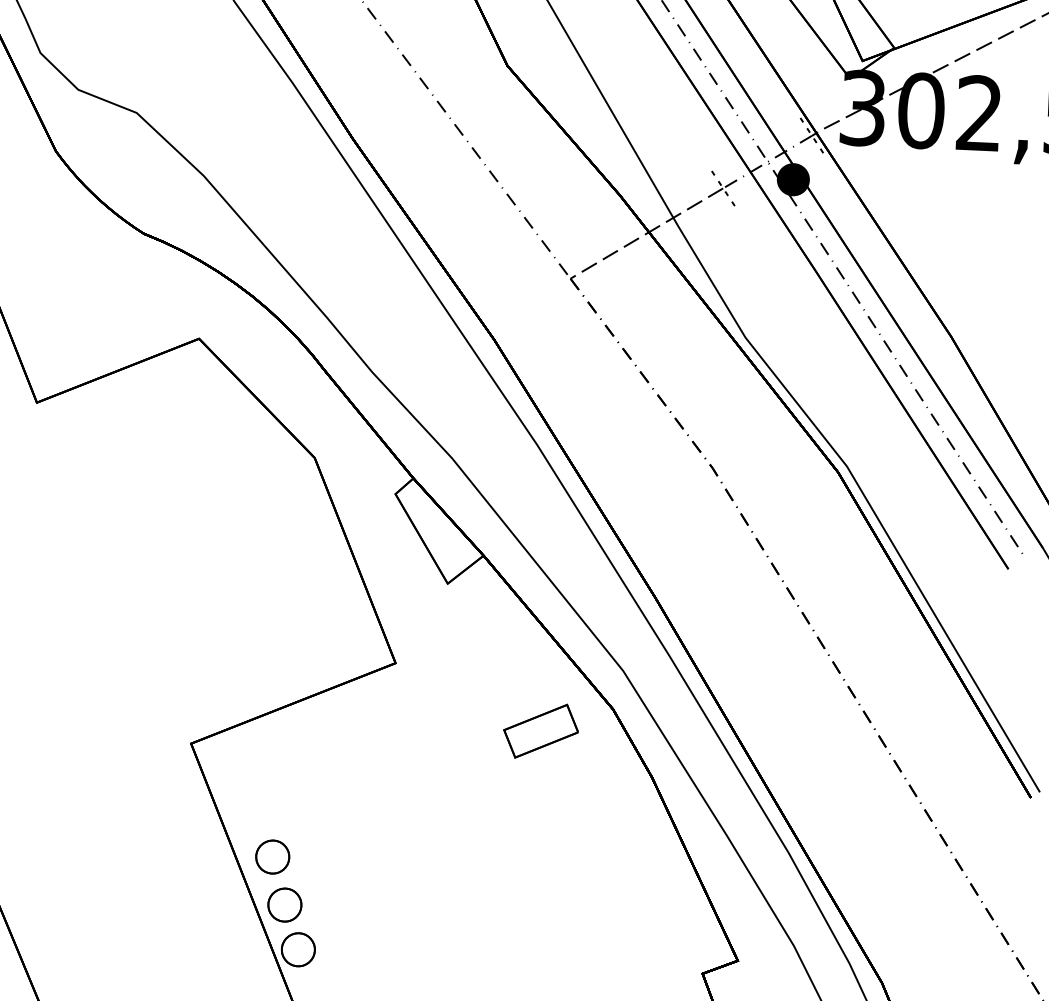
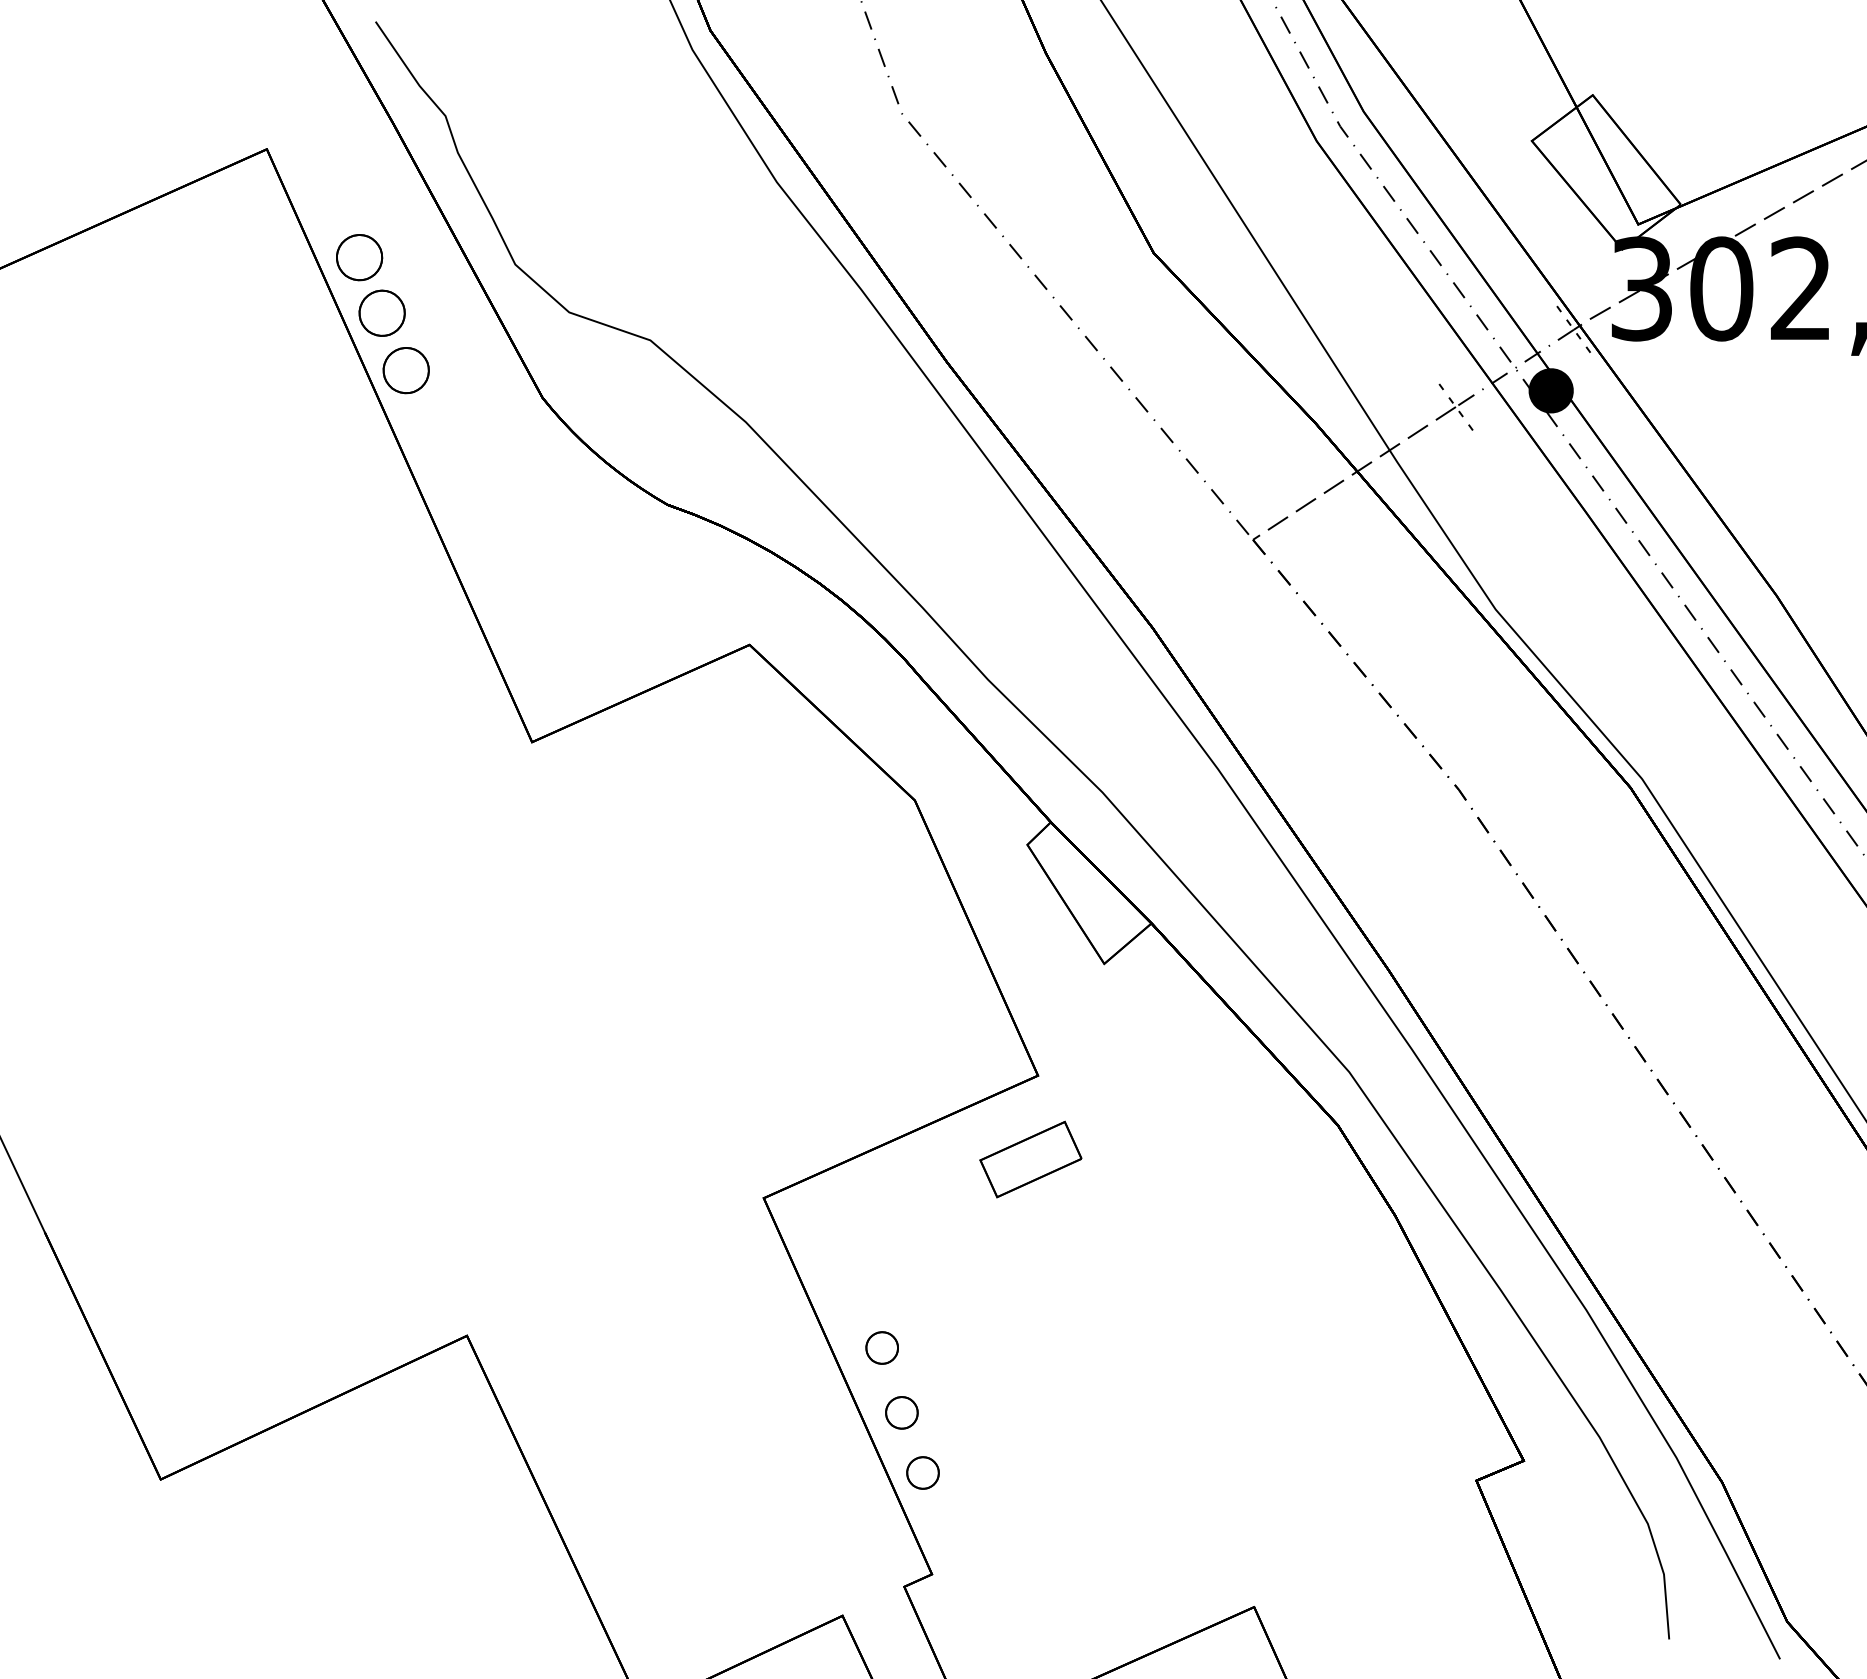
part: (540, 731) -> (1030, 1159), moved
part: (272, 856) -> (881, 1347), size x0.7
part: (284, 904) -> (901, 1412), size x0.7
part: (298, 949) -> (922, 1472), size x0.7

